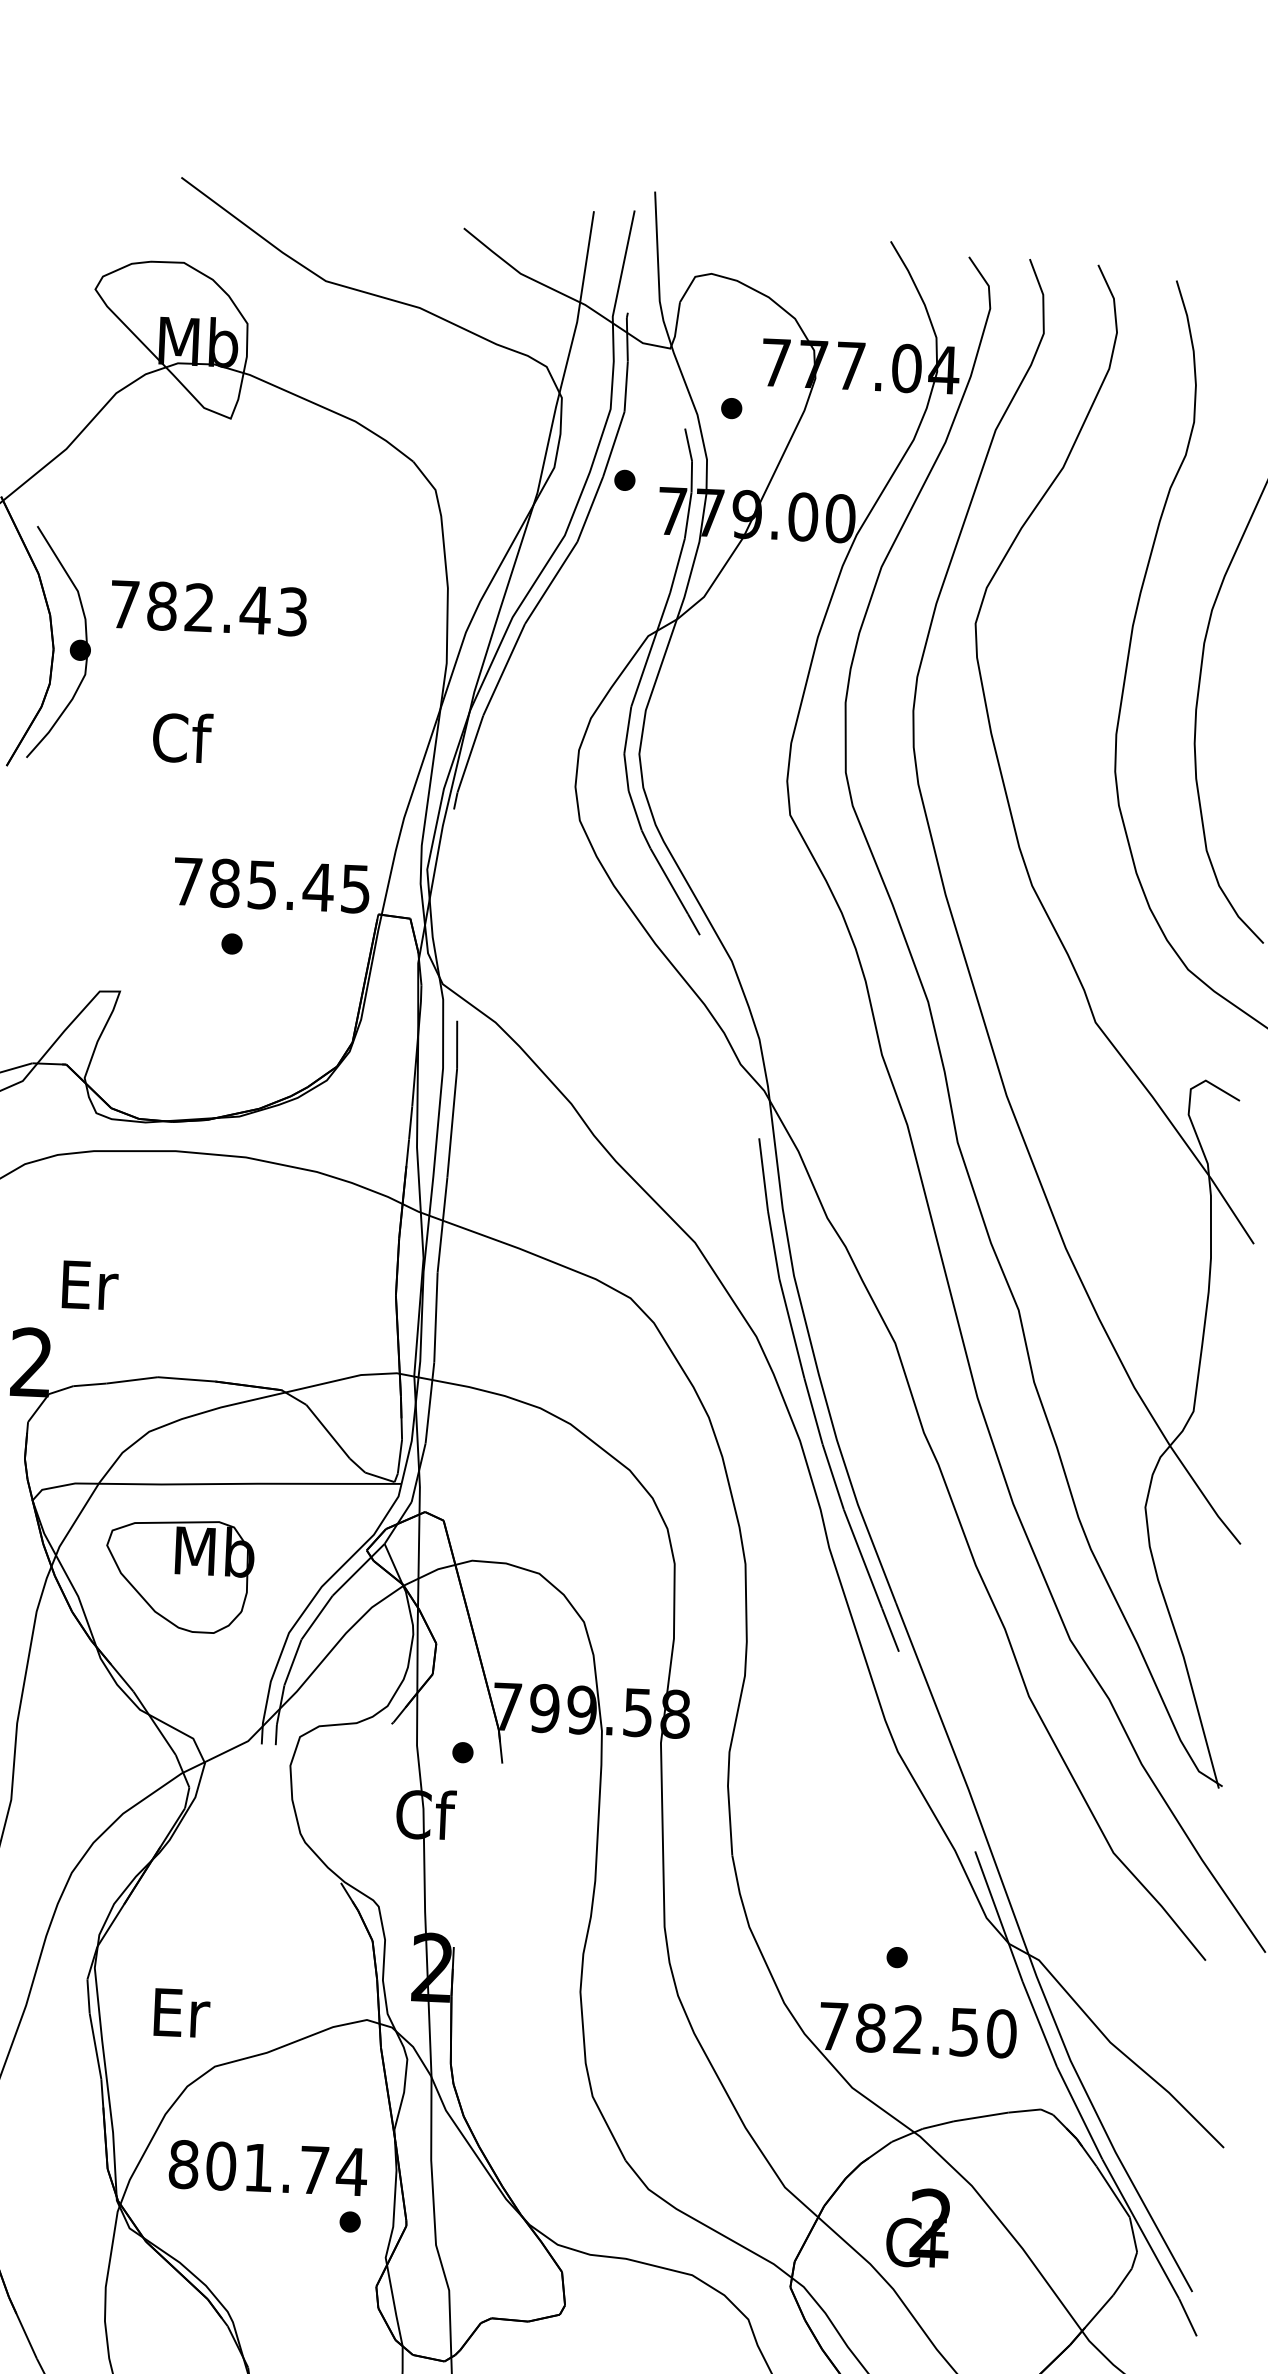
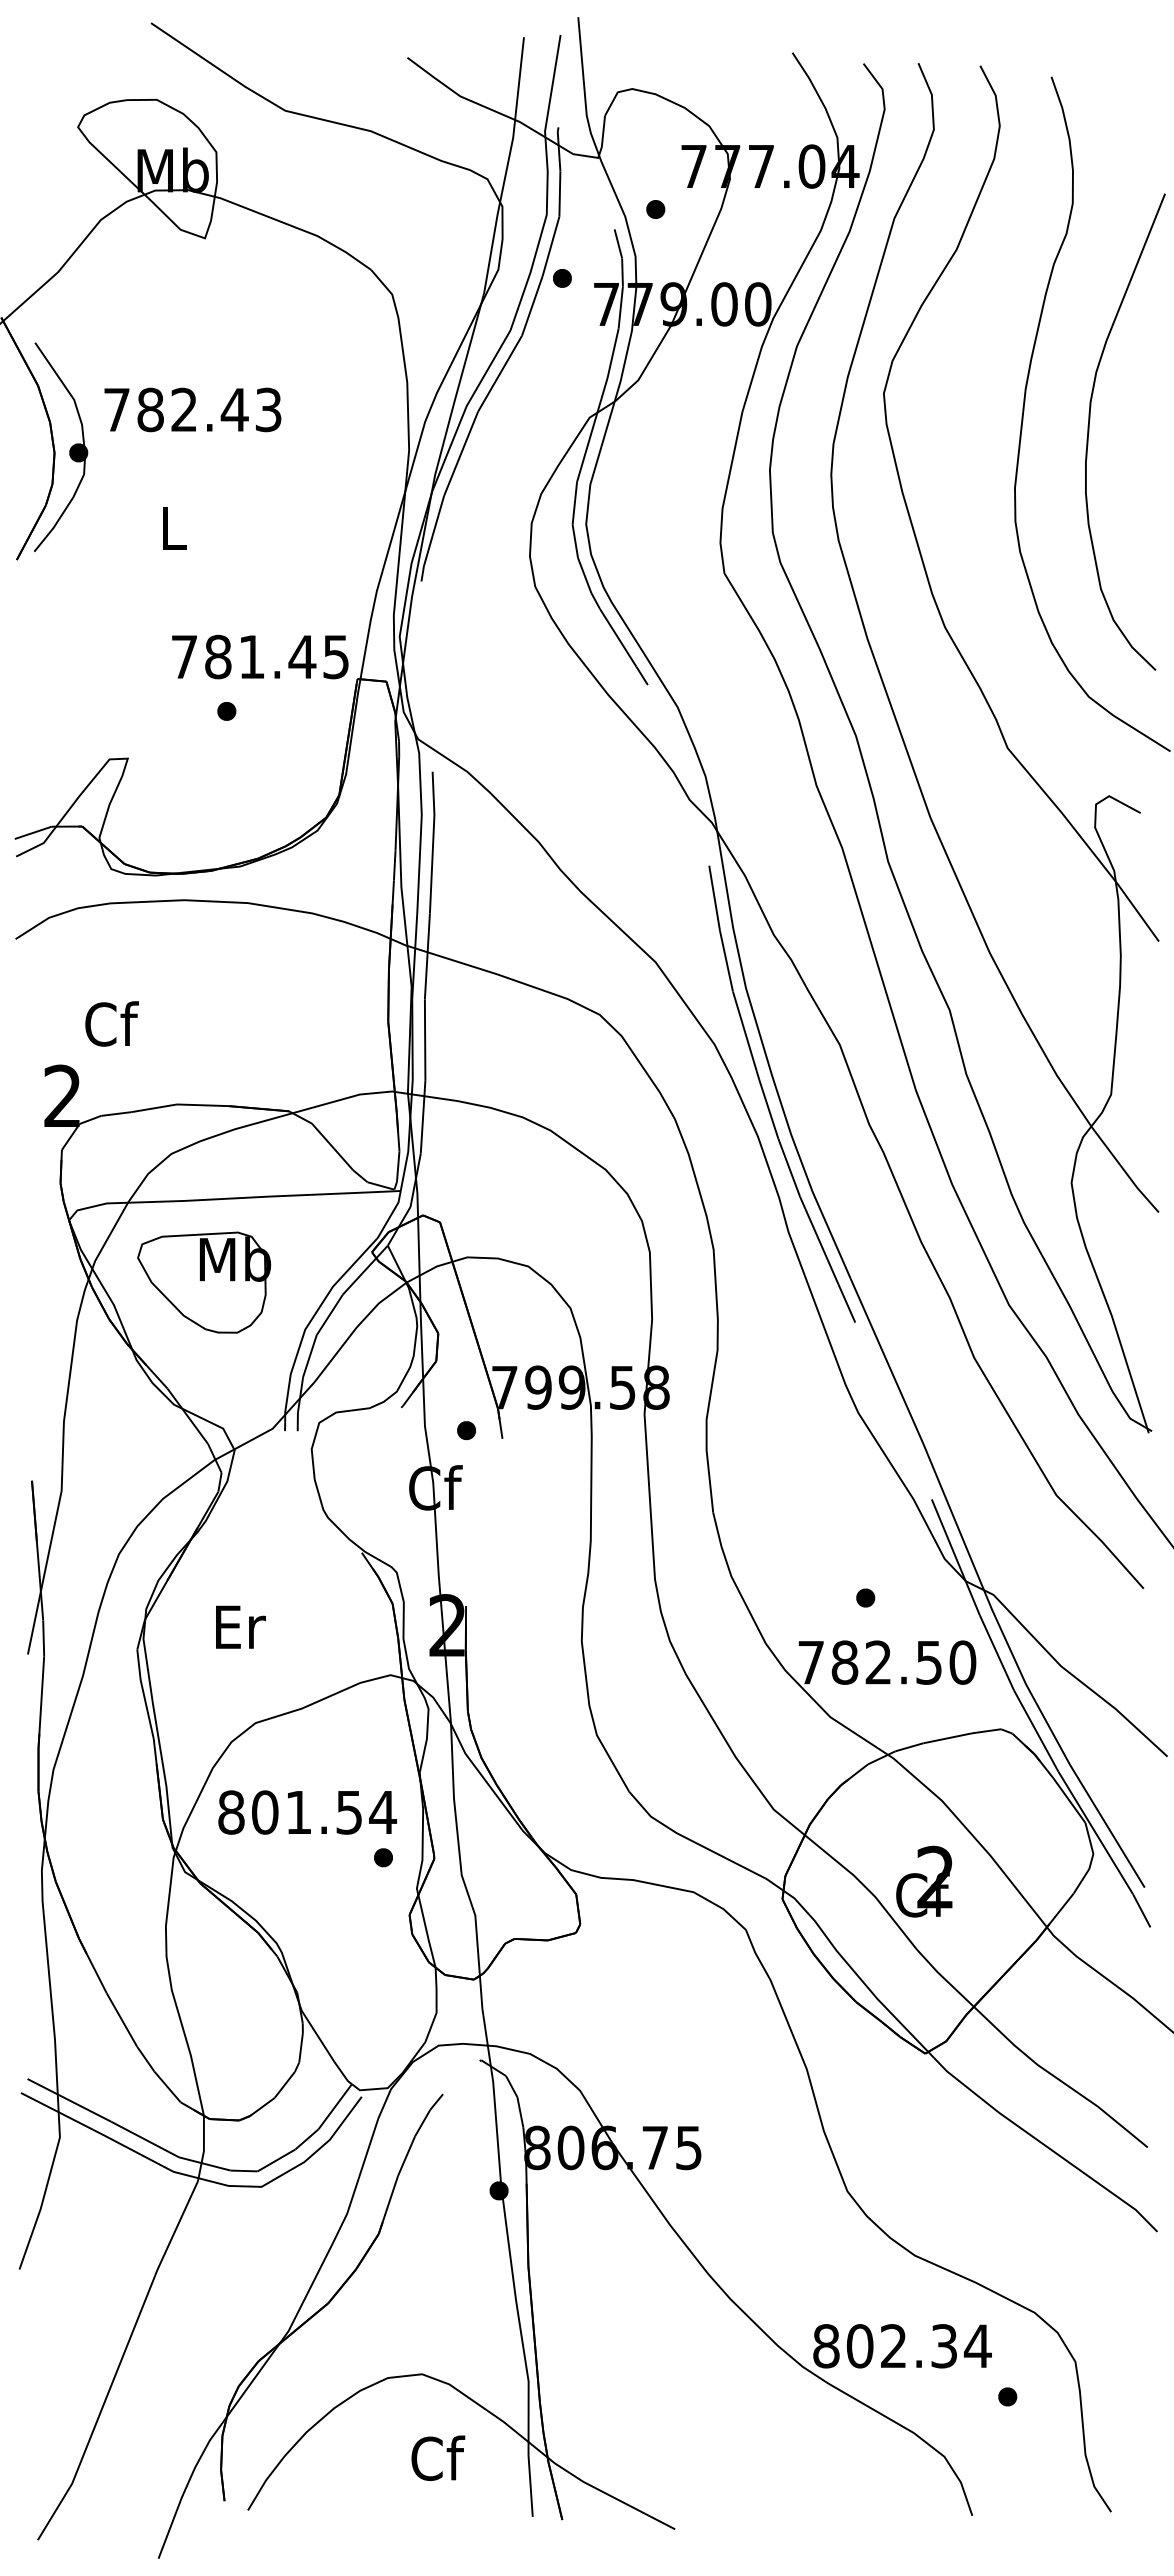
text: (182, 737) -> (174, 527), Cf -> L
text: (261, 885) -> (251, 657), 785.45 -> 781.45
text: (89, 1284) -> (111, 1023), Er -> Cf
text: (181, 2012) -> (240, 1626), moved
text: (313, 2170) -> (348, 1812), 801.74 -> 801.54
text: (918, 2227) -> (924, 1881), moved

